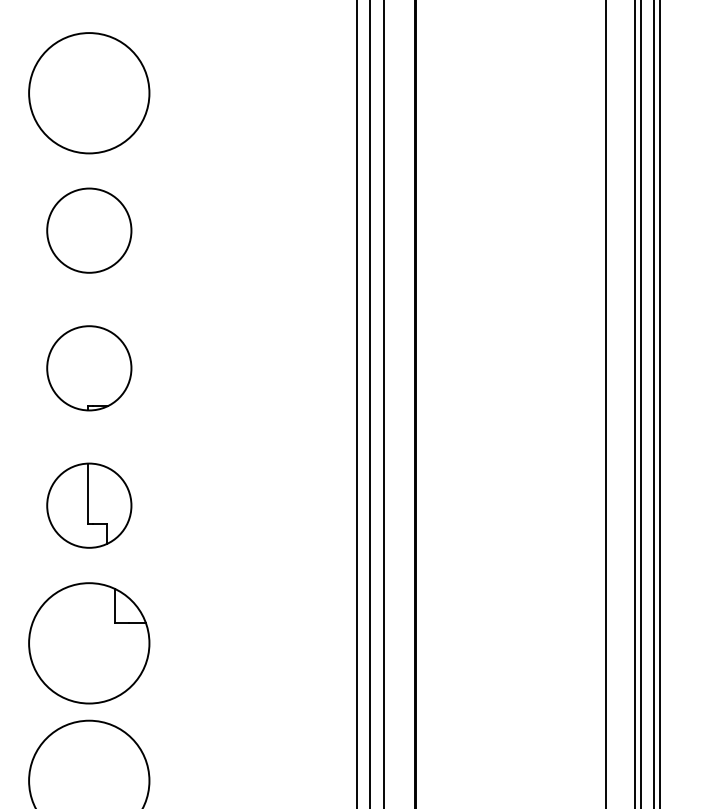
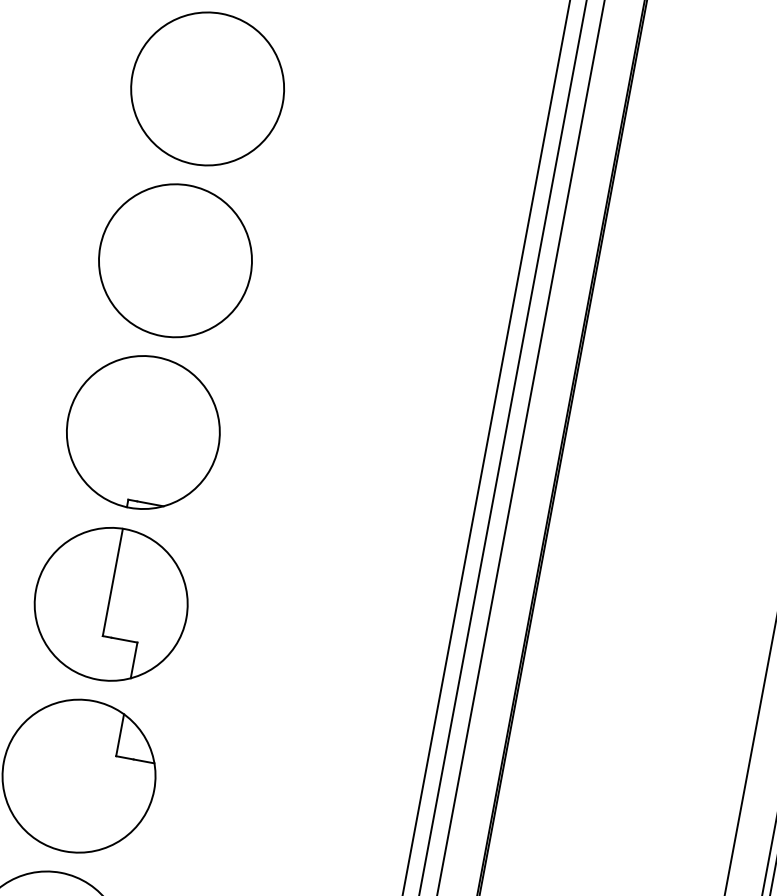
circle: (89, 230) -> (175, 260), size x1.43
part: (89, 368) -> (143, 432), size x1.43
part: (89, 505) -> (111, 604), size x1.43

